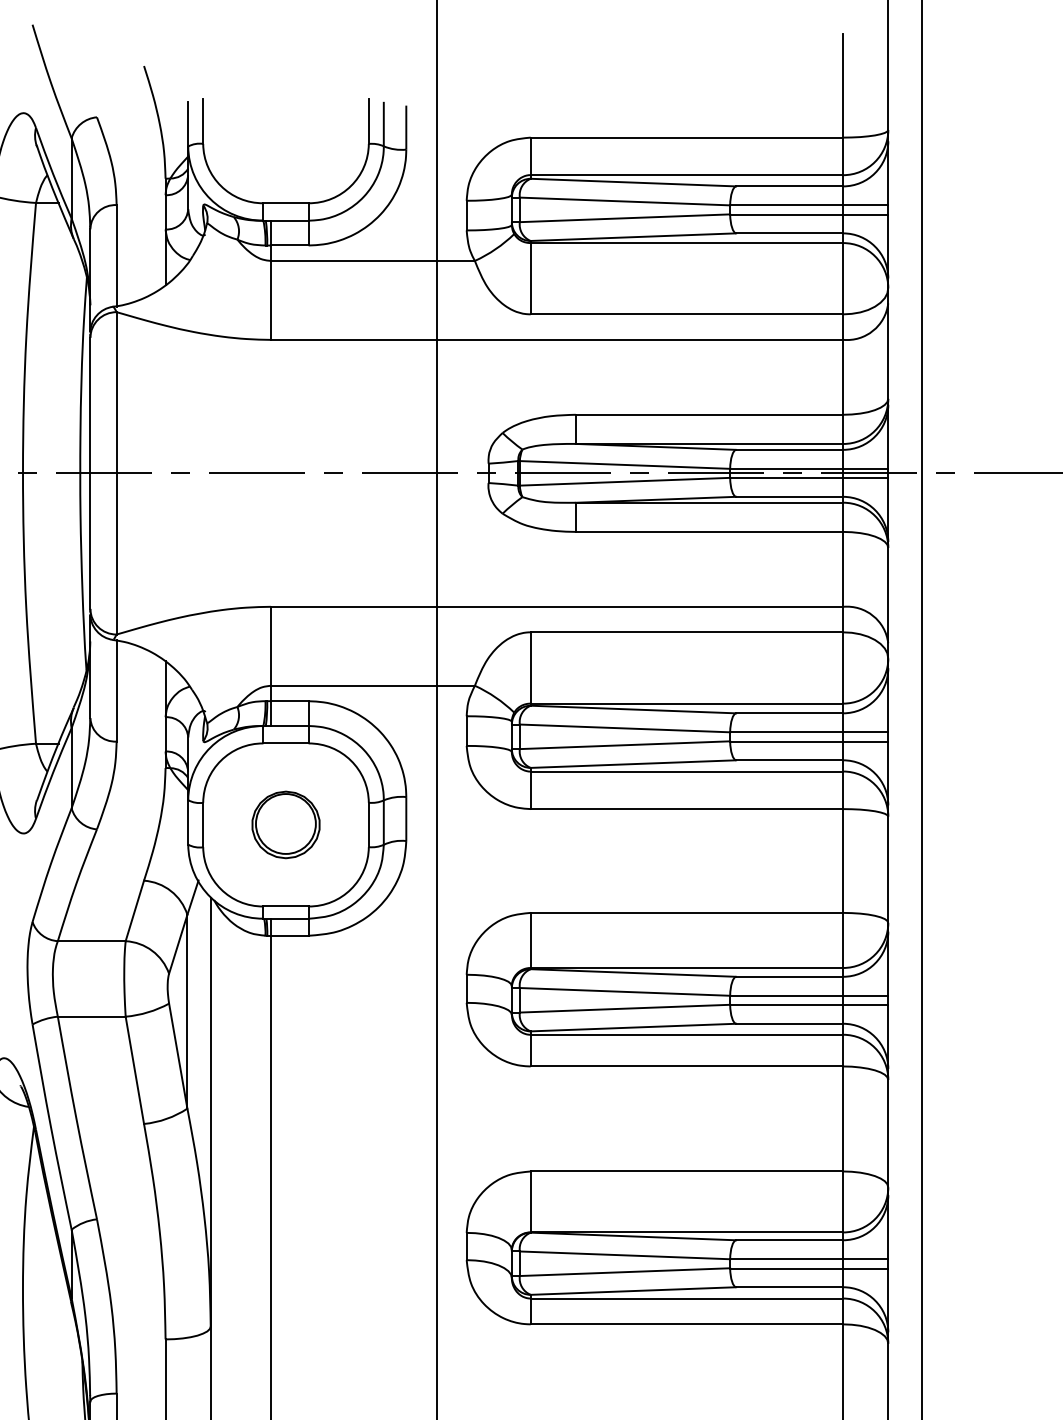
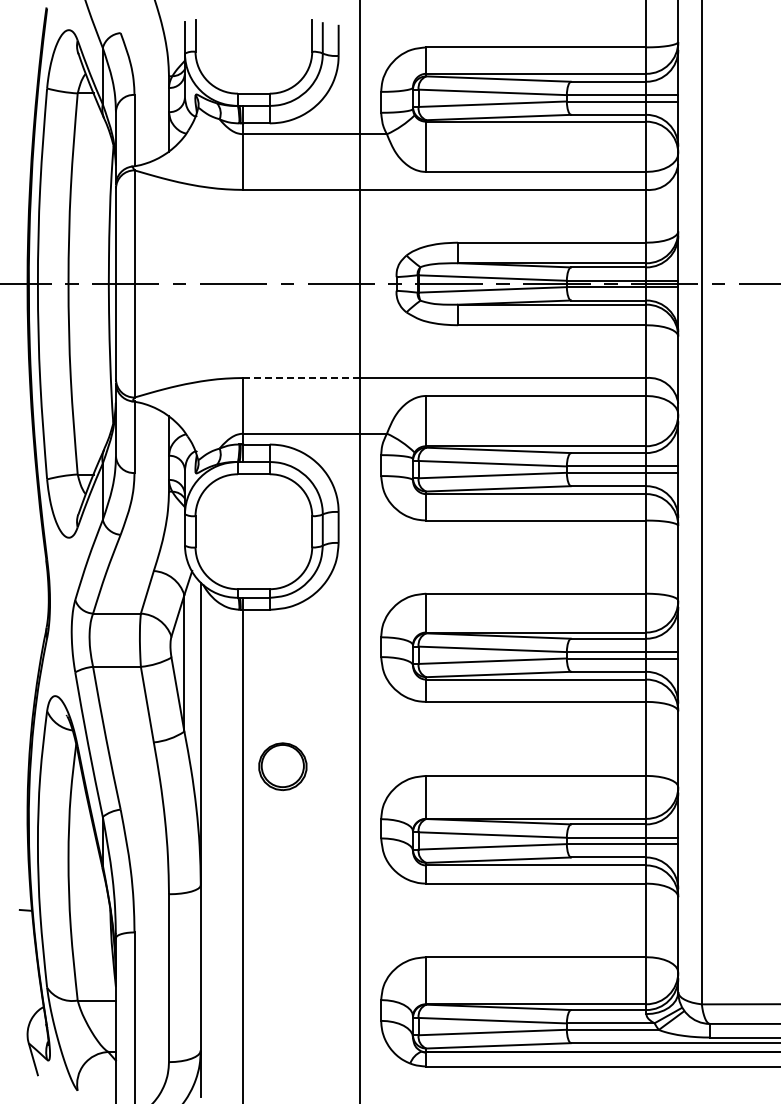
line: (355, 607) -> (302, 378), solid -> dashed
part: (285, 824) -> (282, 766), moved

